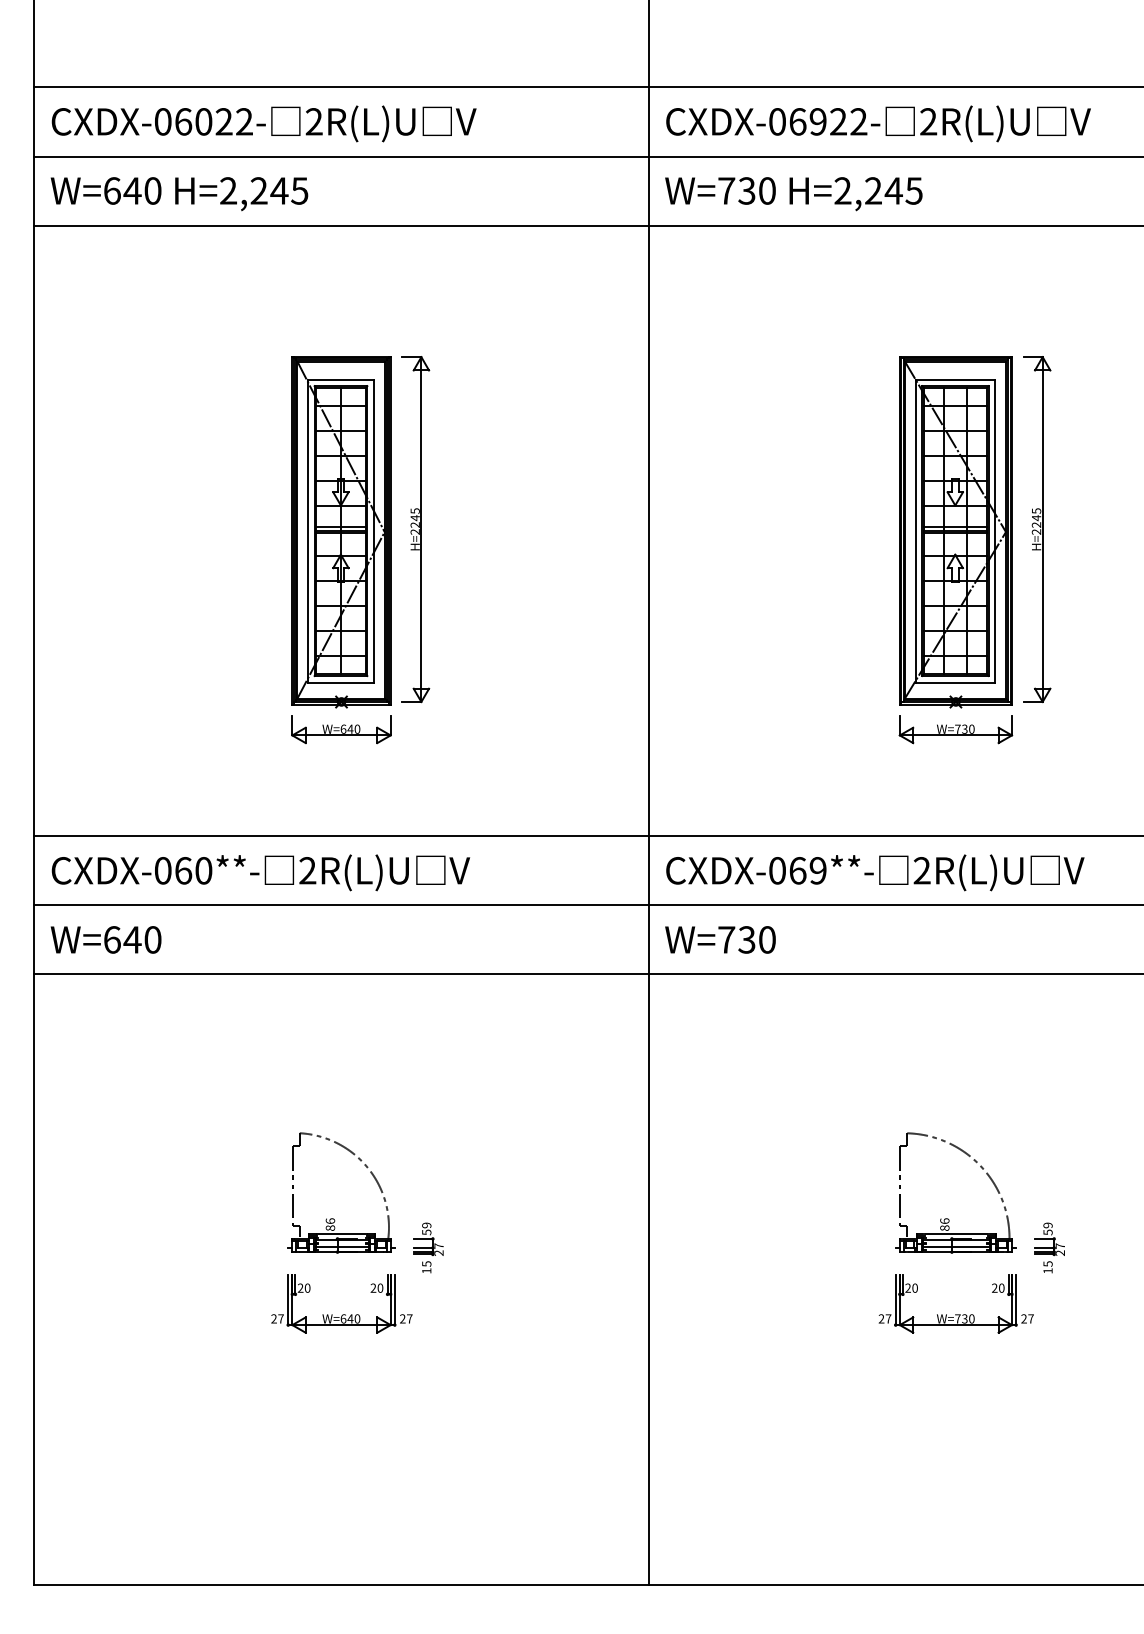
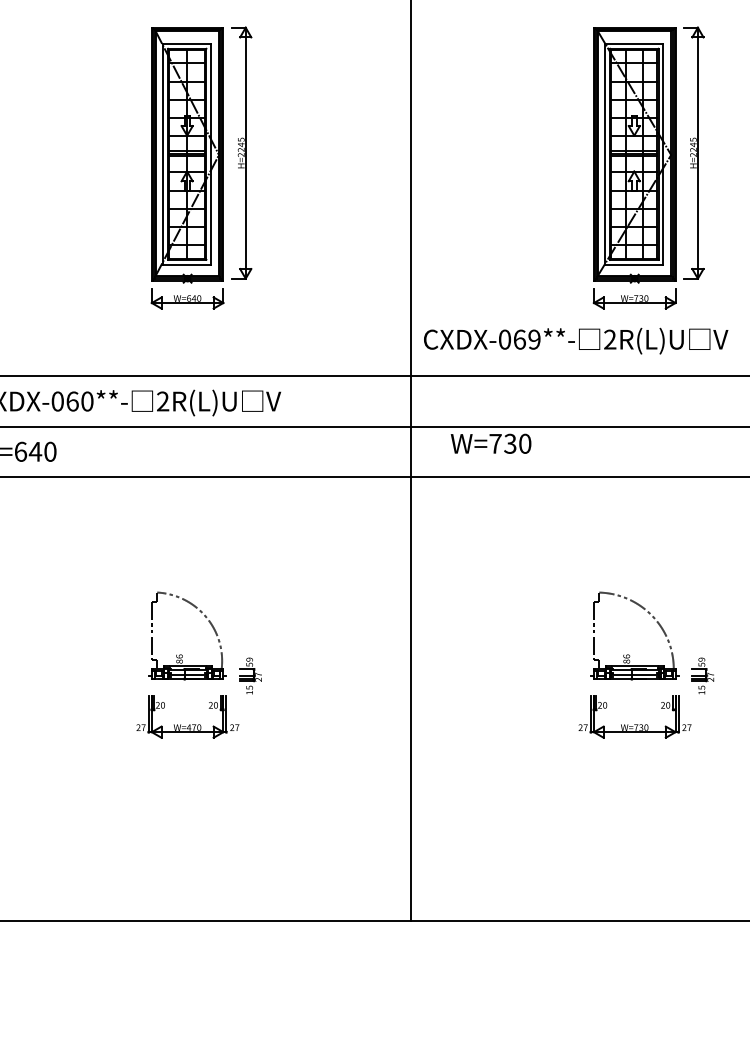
text: (875, 872) -> (576, 340), moved
text: (720, 939) -> (491, 443), moved
text: (346, 1318) -> (191, 727), W=640 -> W=470

